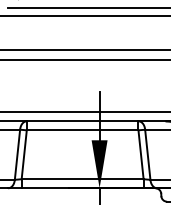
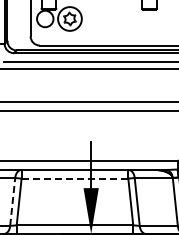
line: (82, 130) -> (74, 178), solid -> dashed
line: (17, 154) -> (12, 201), solid -> dashed

